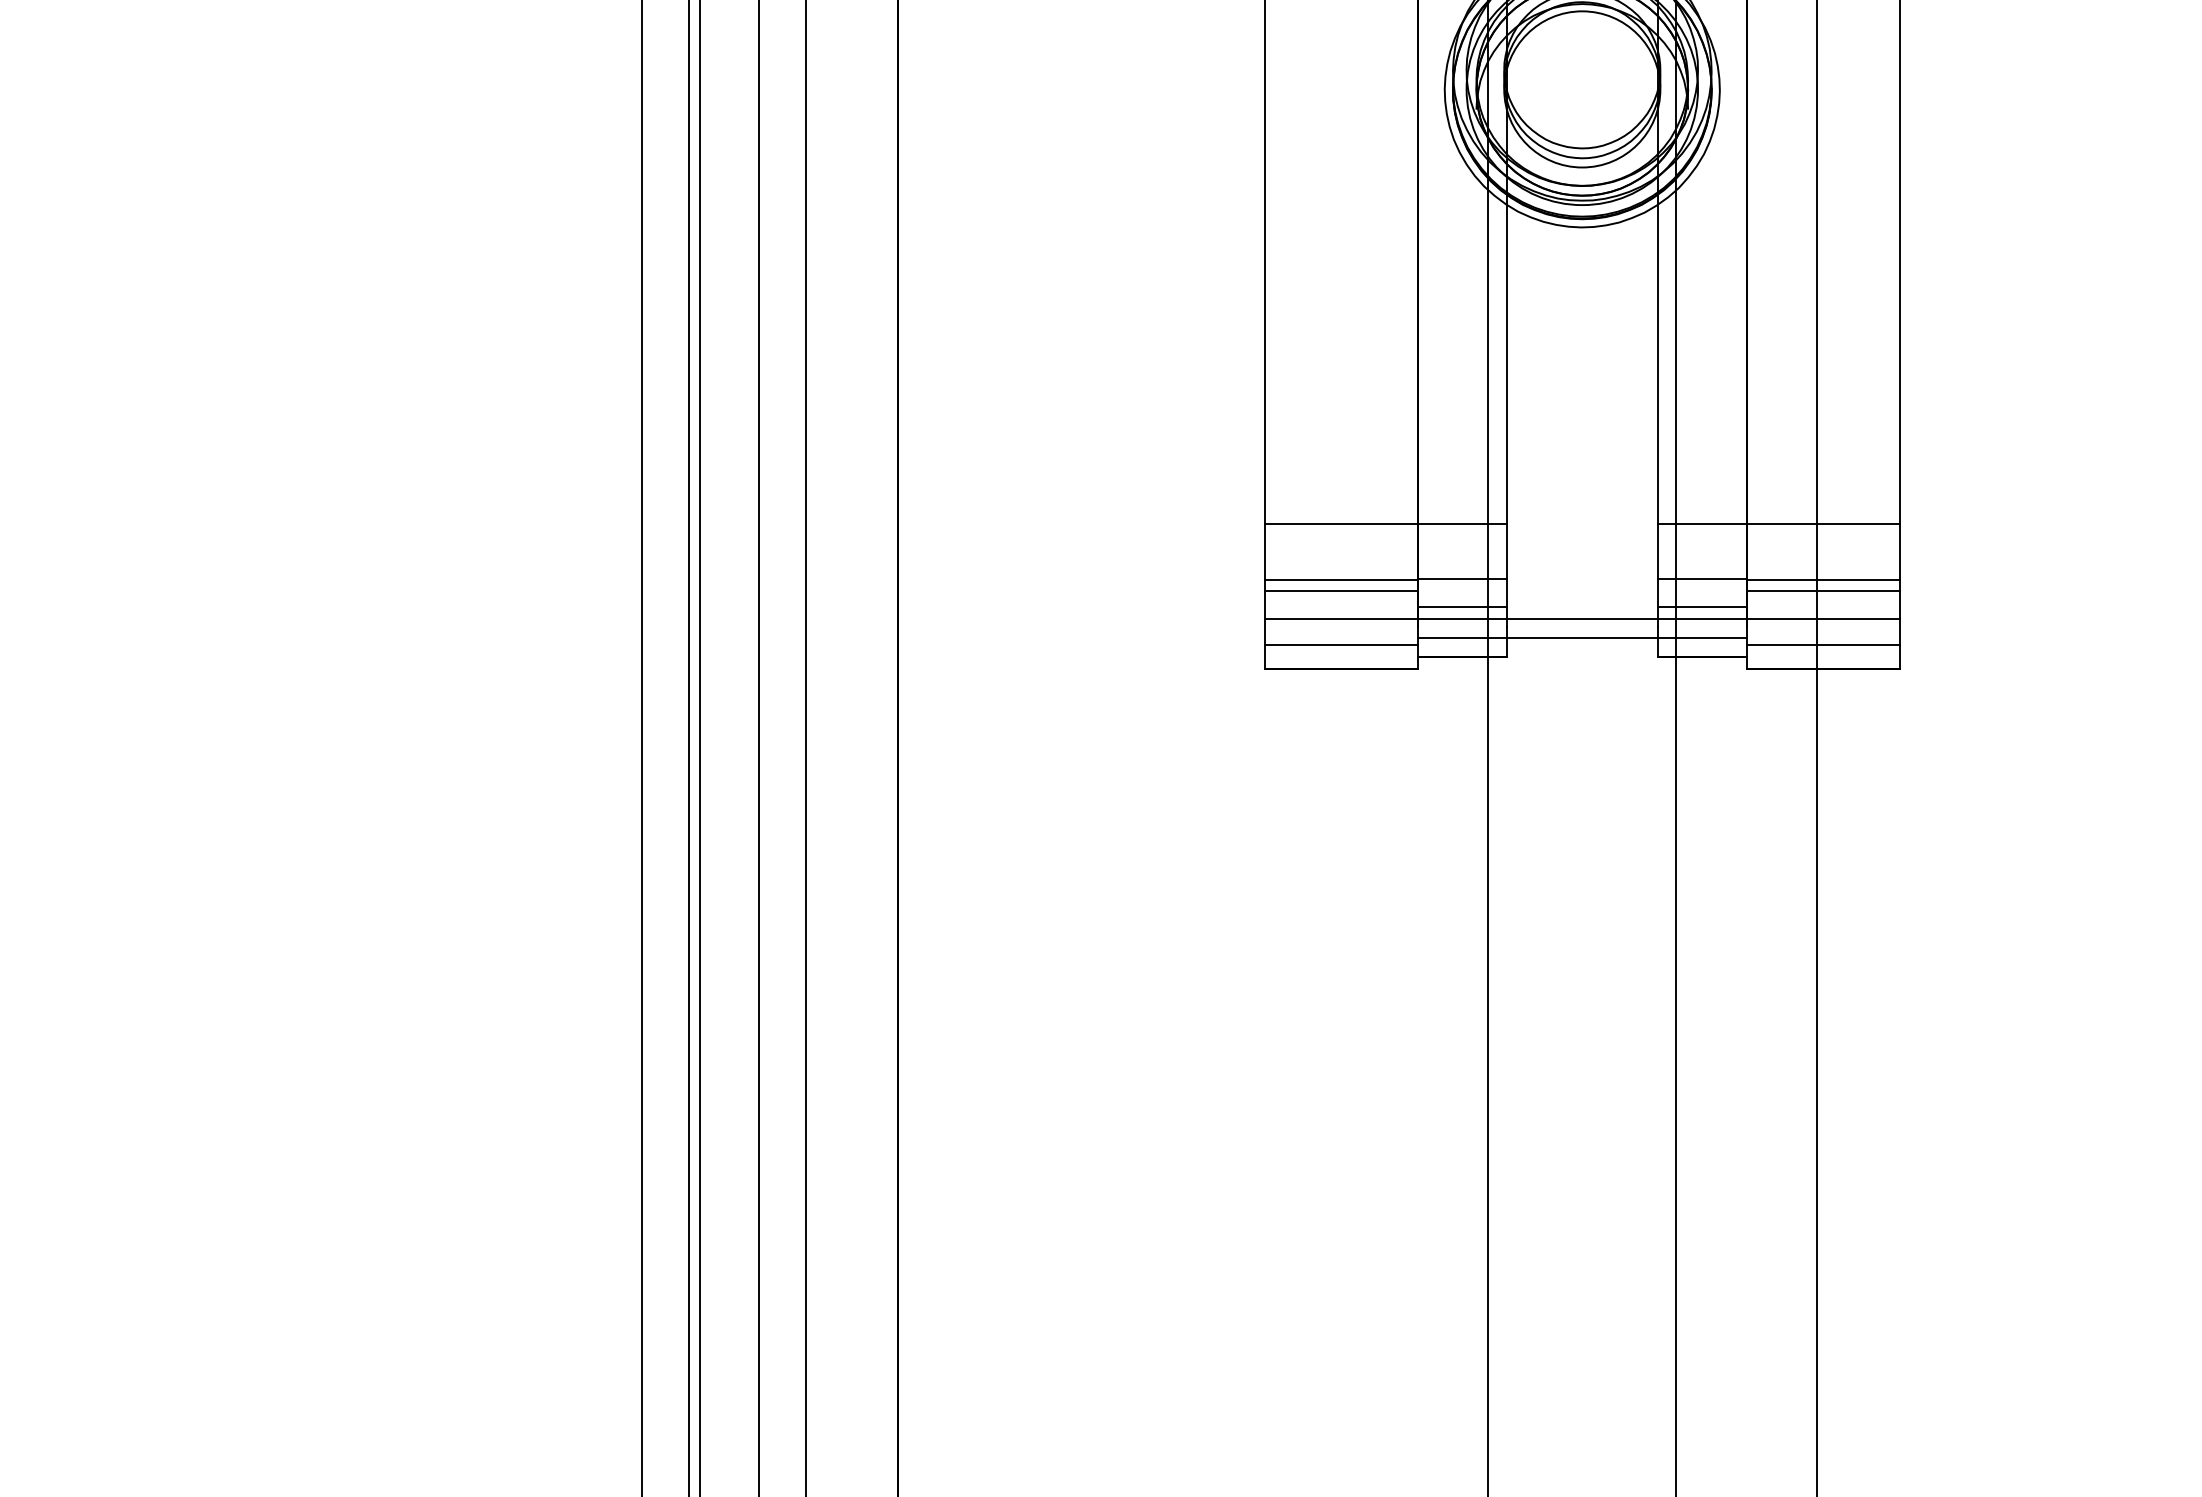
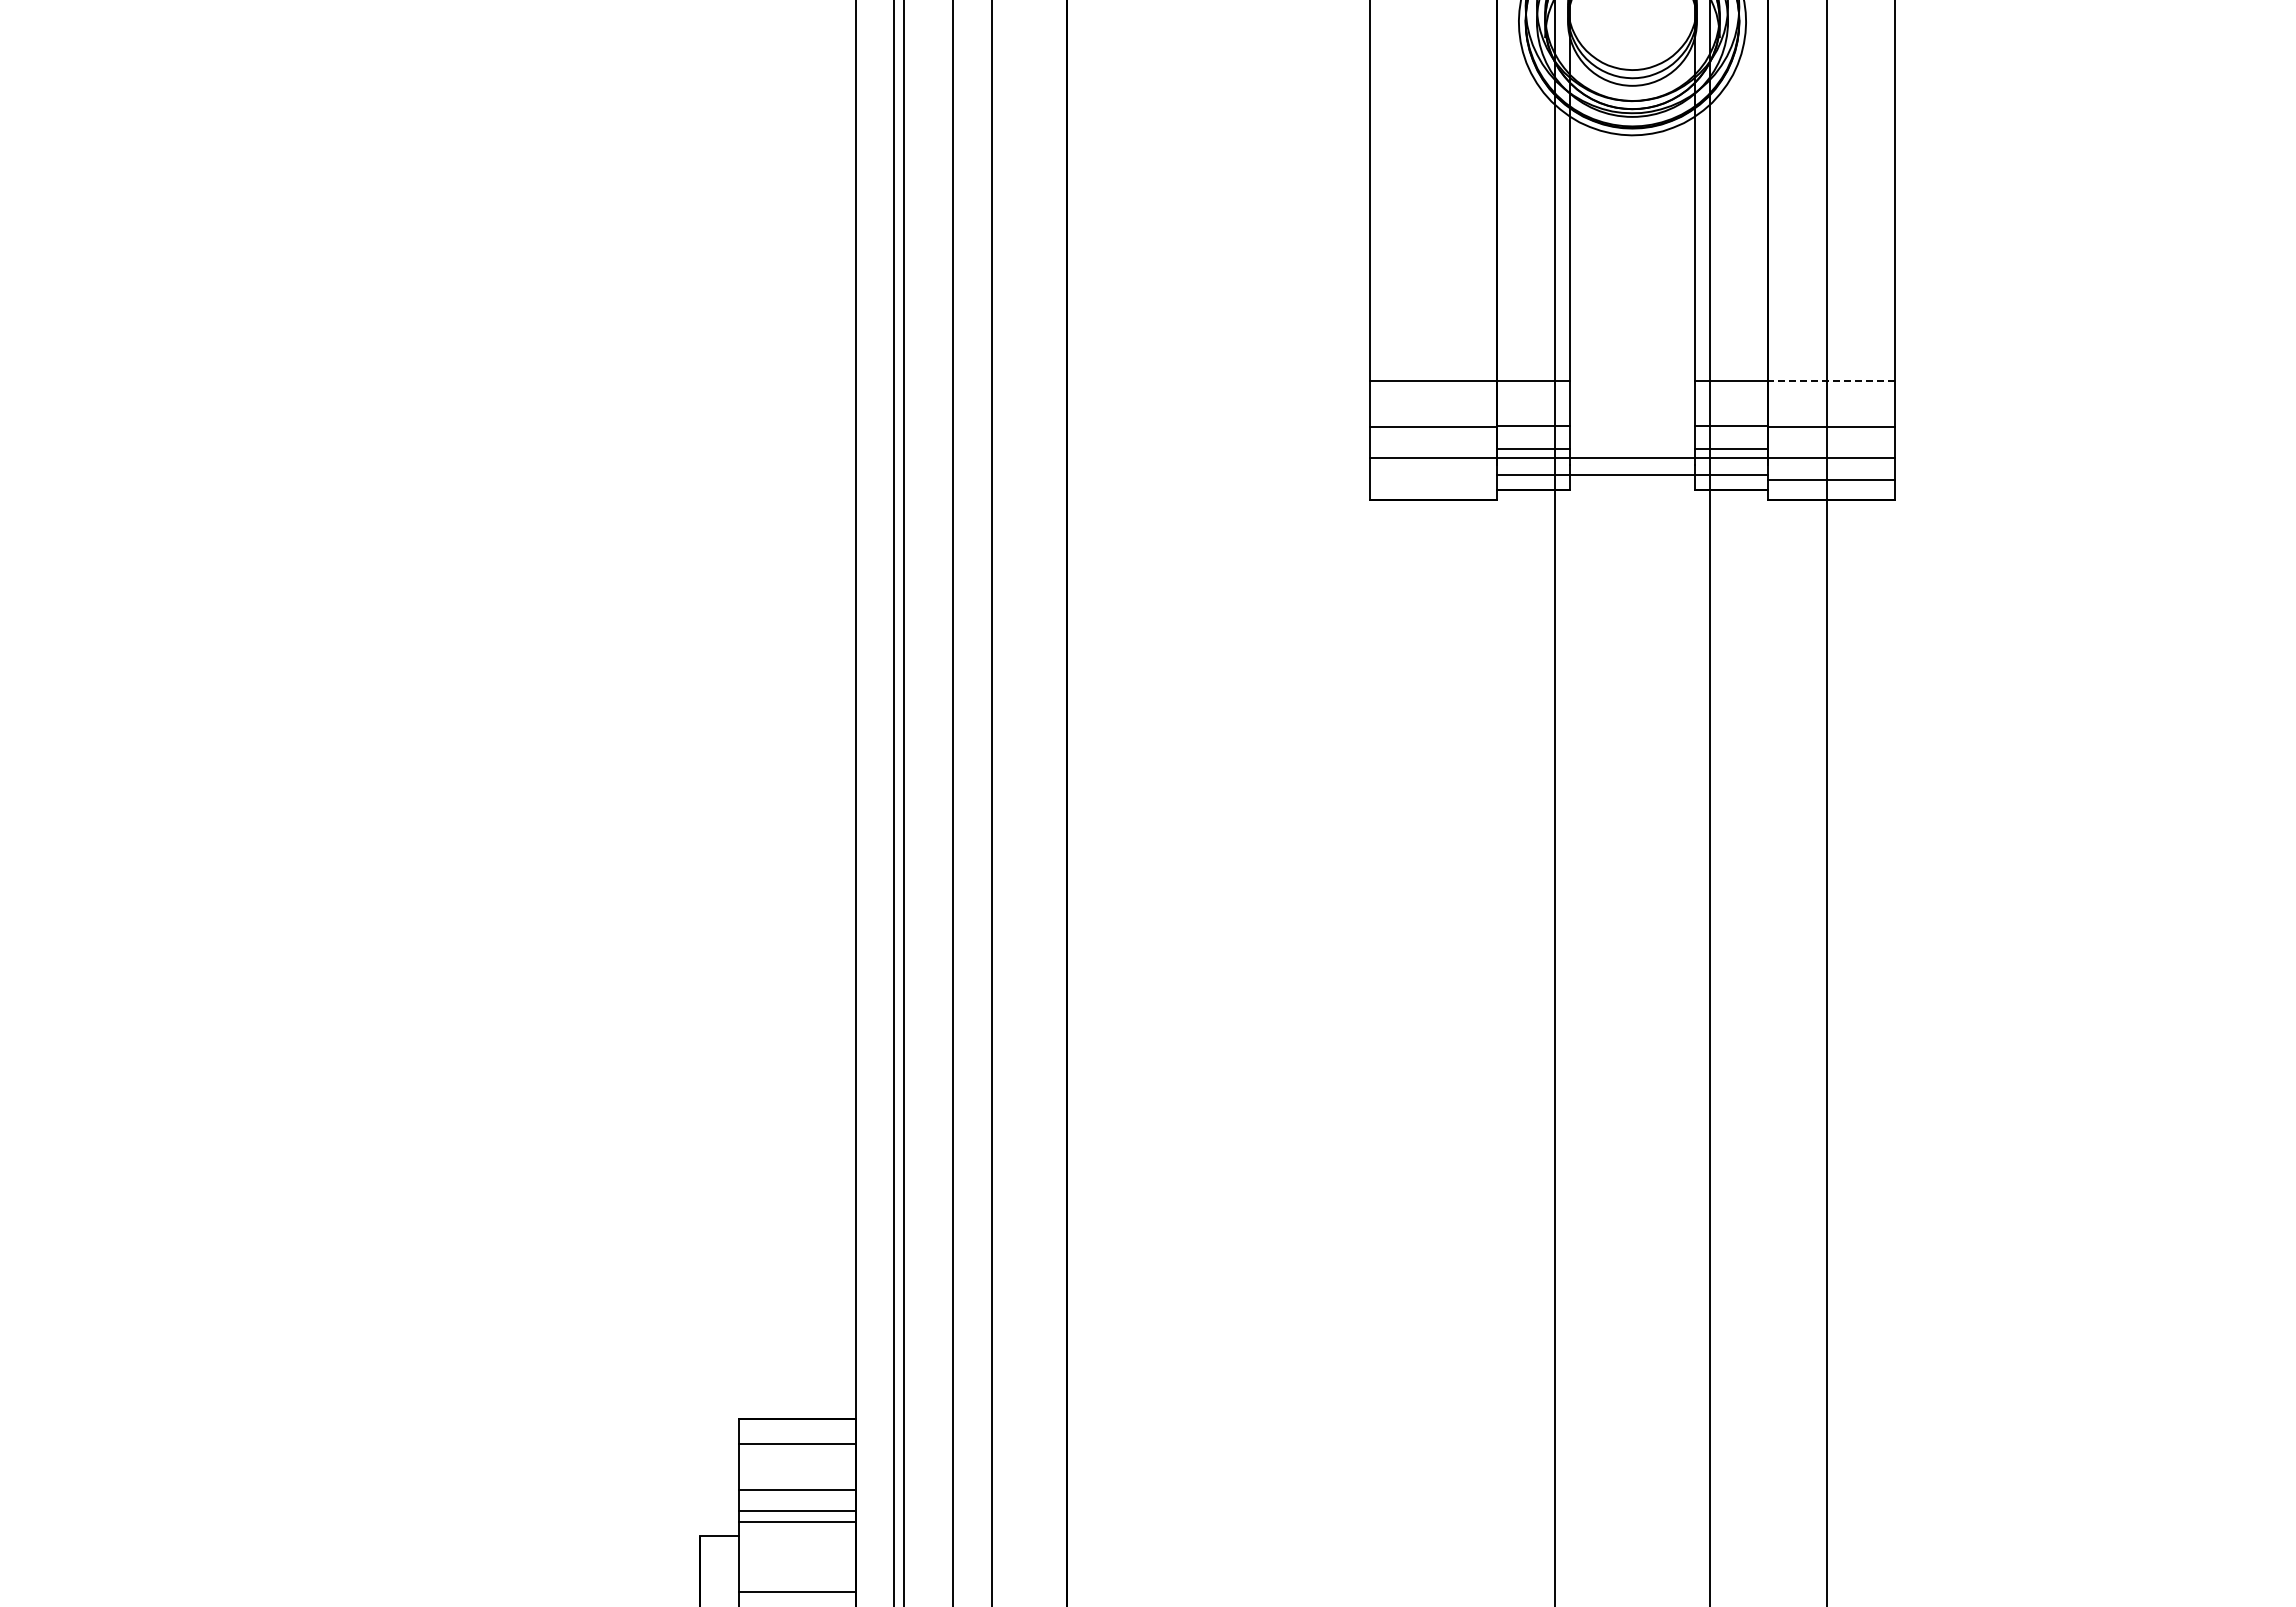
line: (1823, 524) -> (1831, 380), solid -> dashed
line: (1341, 590) -> (1433, 435), removed
line: (1823, 590) -> (1831, 435), removed
line: (1341, 645) -> (1433, 480), removed

